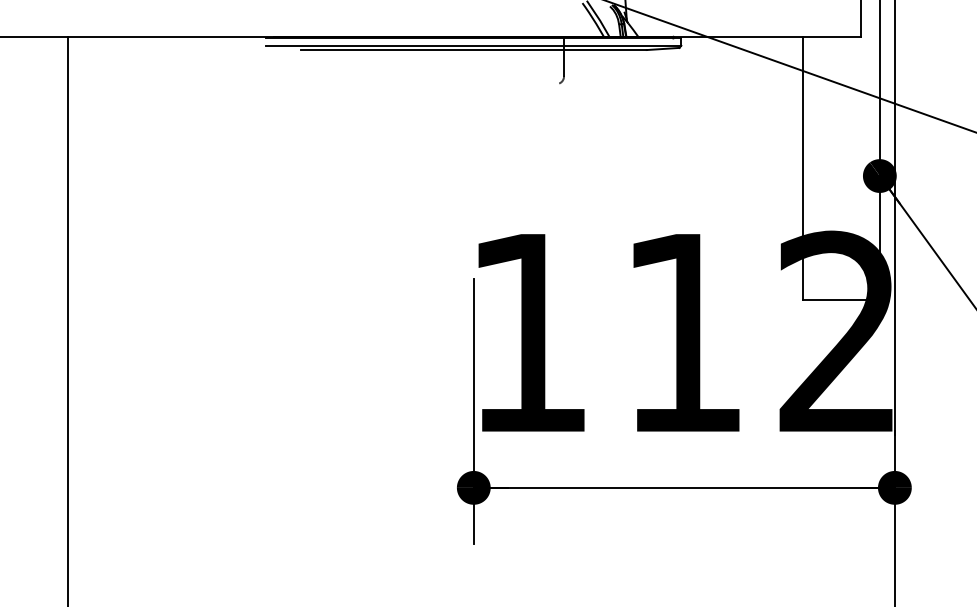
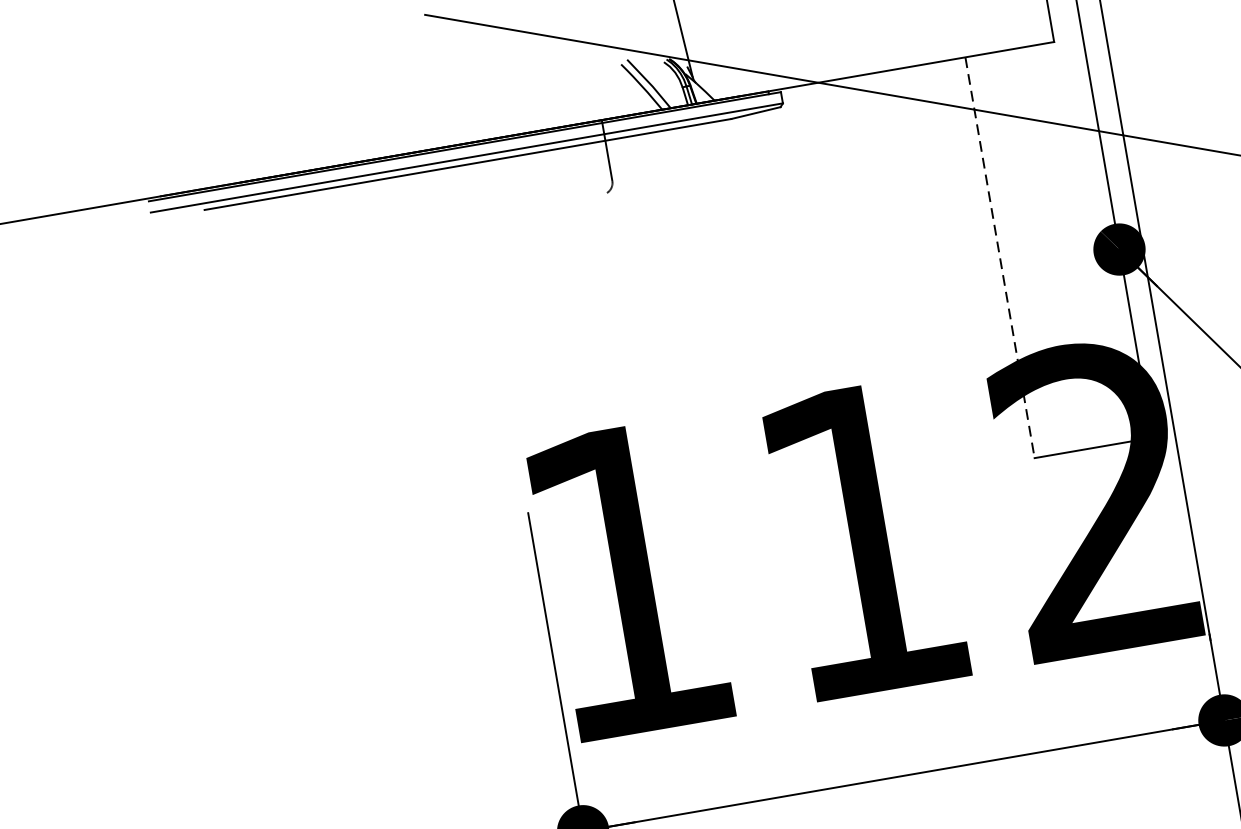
line: (802, 168) -> (999, 258), solid -> dashed

